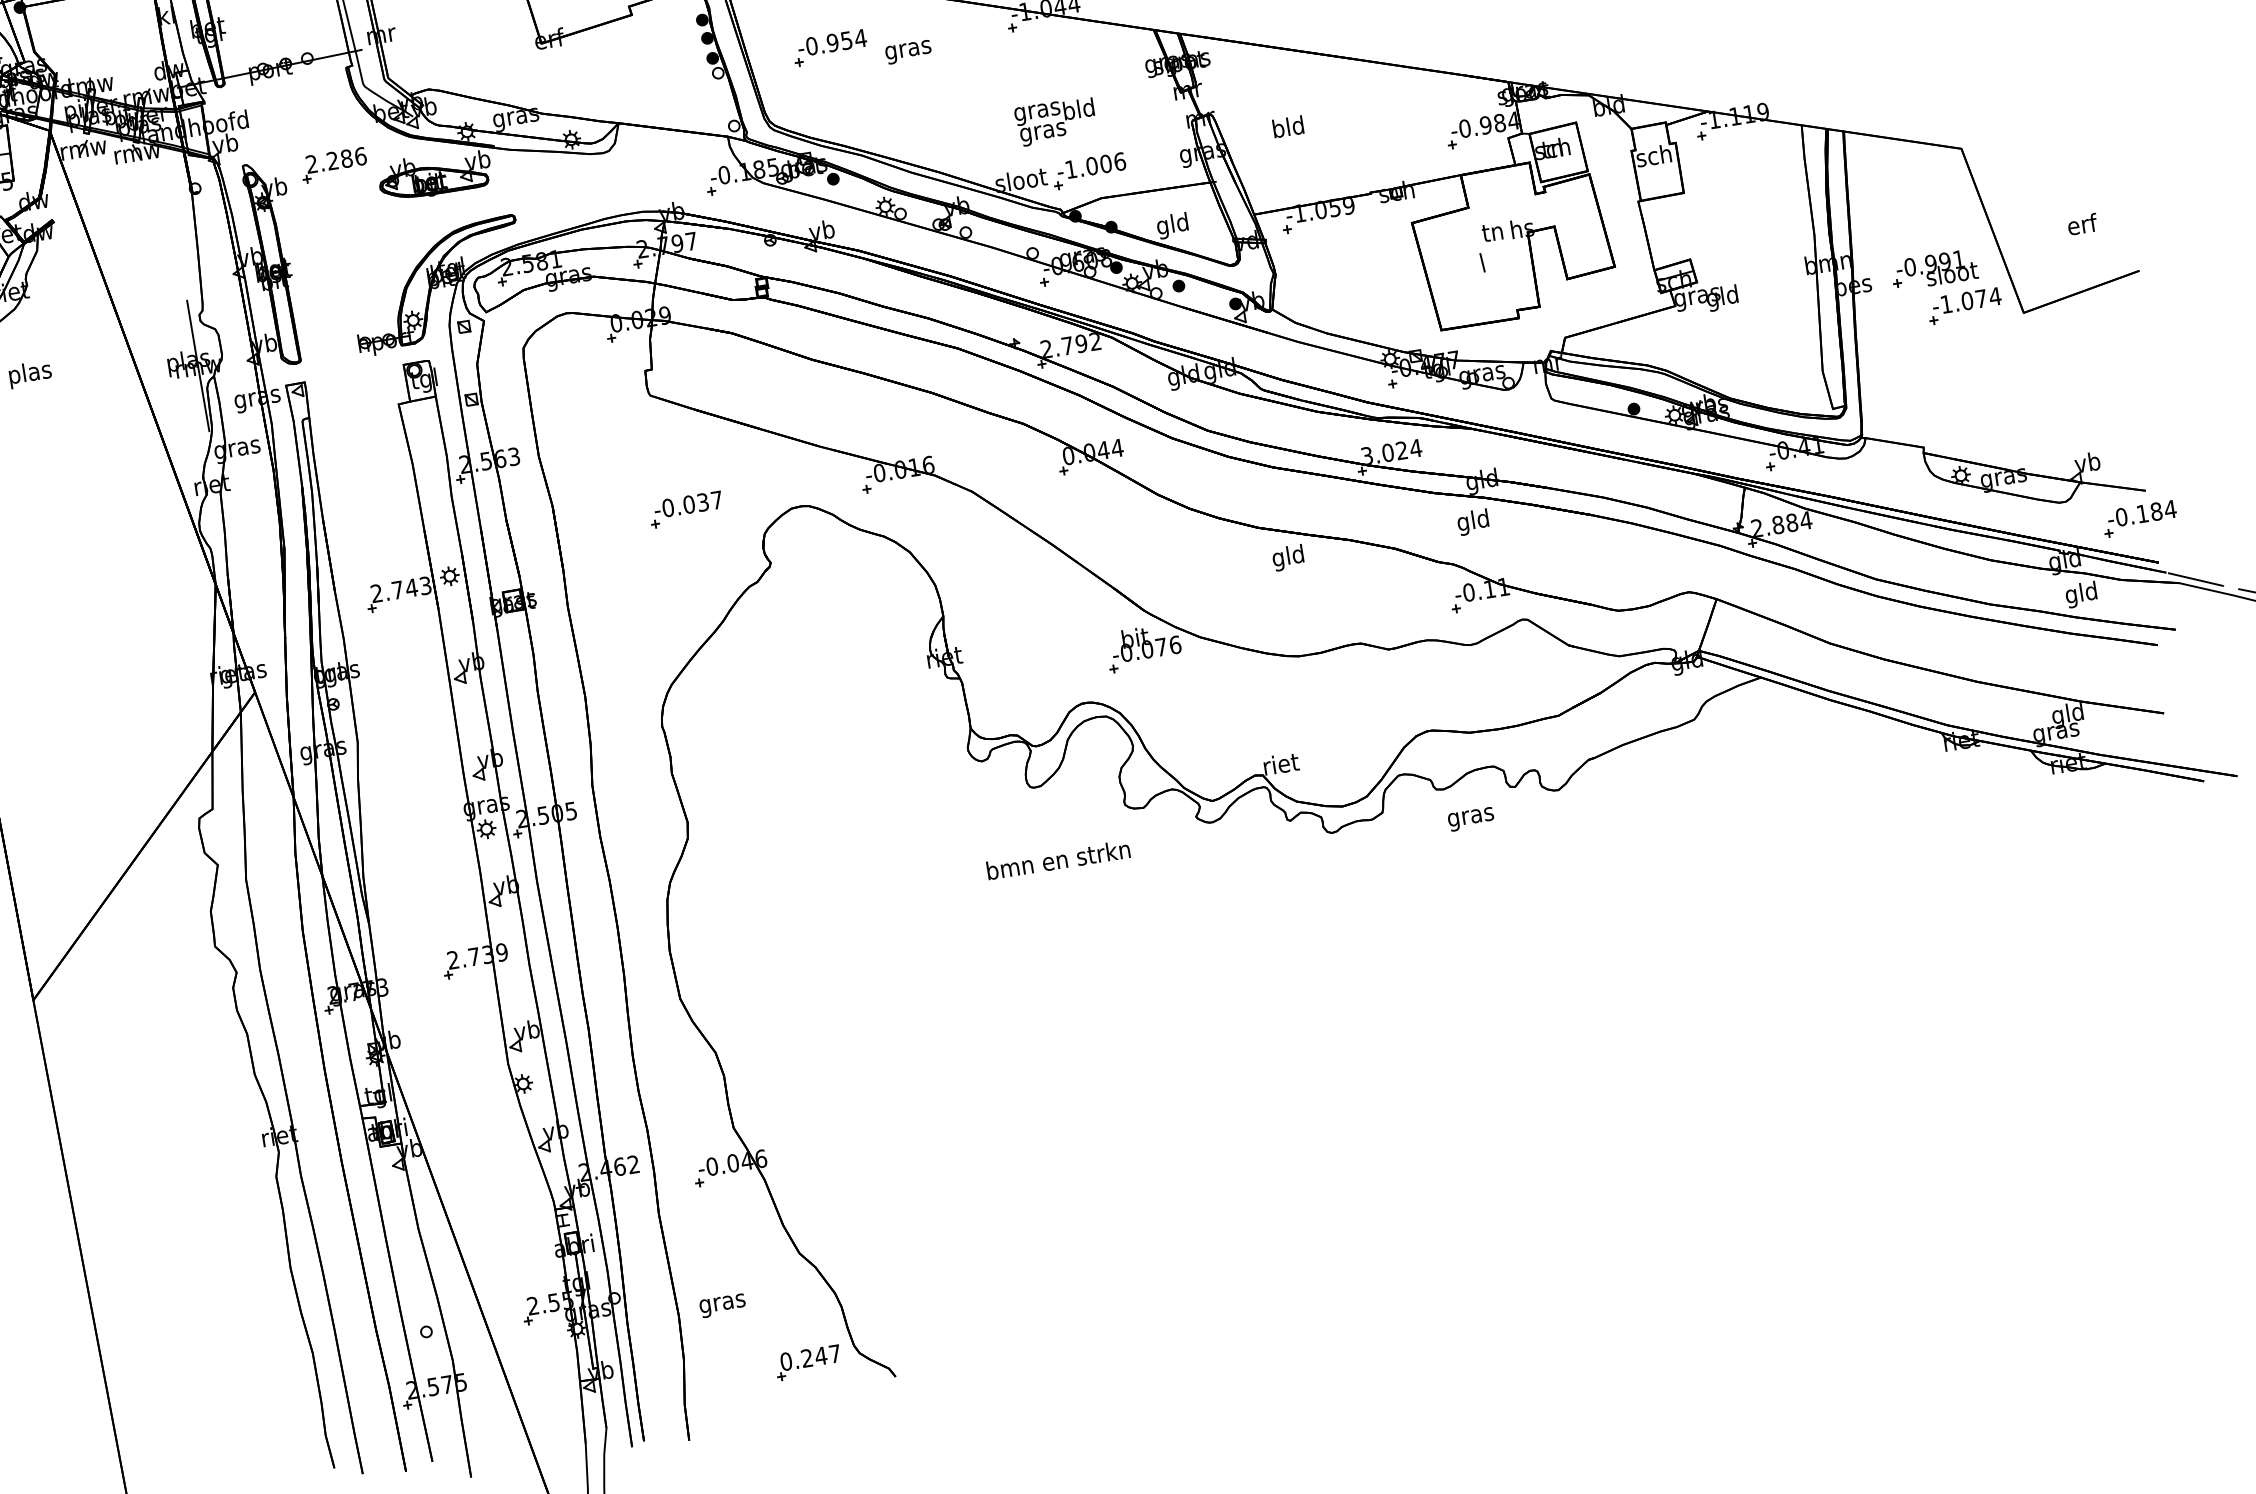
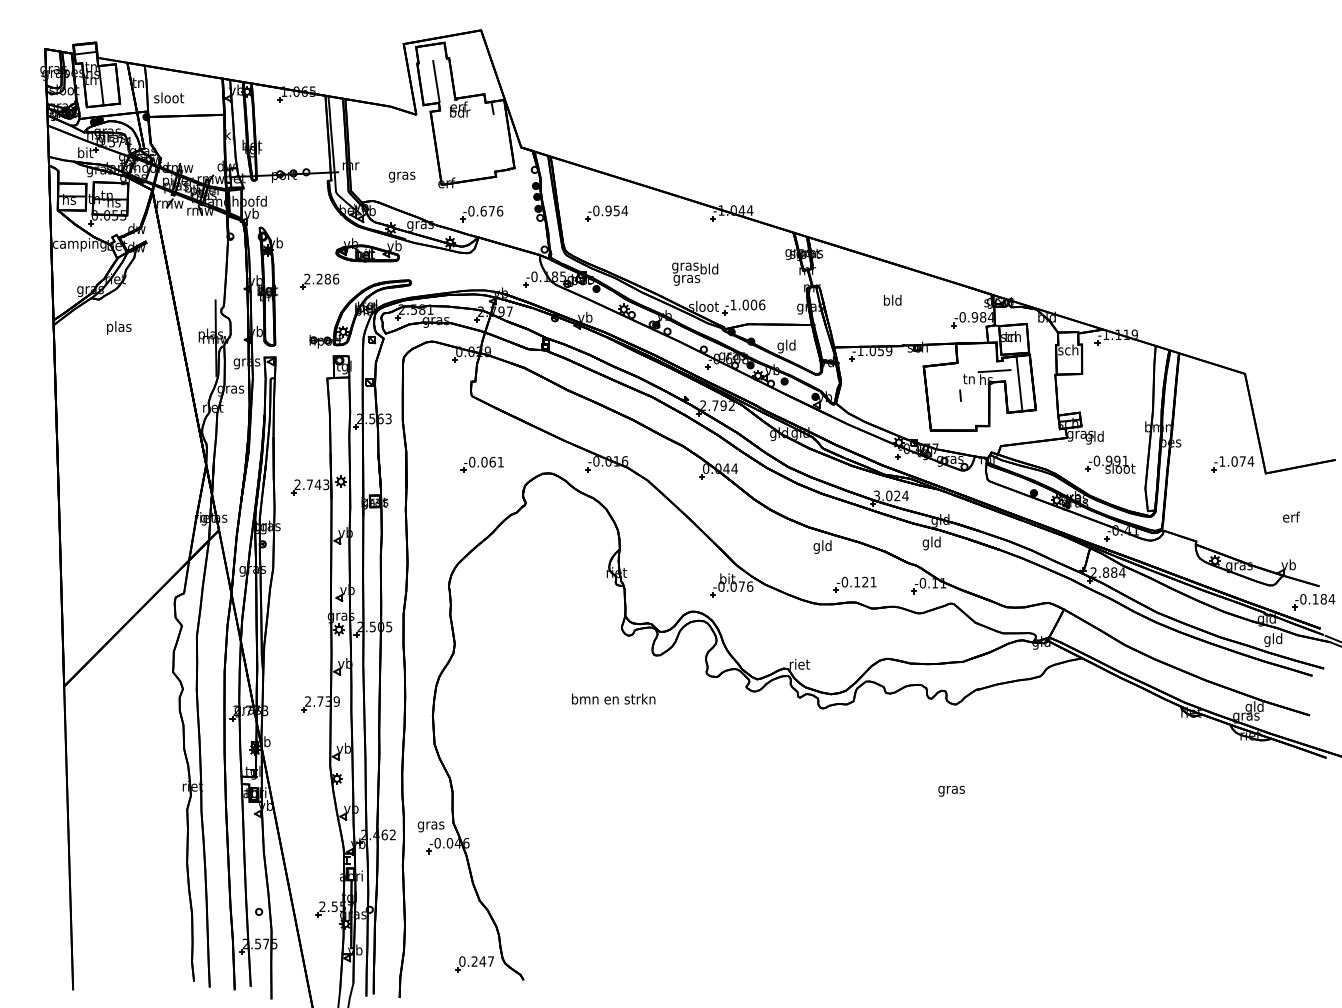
text: (907, 51) -> (401, 176), moved
part: (616, 81) -> (481, 213), added
text: (1056, 120) -> (695, 273), moved
text: (1287, 125) -> (892, 299), moved
part: (333, 164) -> (319, 281), moved
line: (1533, 212) -> (994, 371), added
text: (2082, 223) -> (1291, 516), moved
line: (1579, 226) -> (1019, 383), added
part: (1934, 269) -> (1110, 464), moved
text: (709, 500) -> (496, 461), -0.037 -> -0.061
part: (1352, 613) -> (854, 584), added
text: (1470, 818) -> (951, 790), moved
text: (1058, 858) -> (613, 698), moved
text: (721, 1305) -> (430, 826), moved

